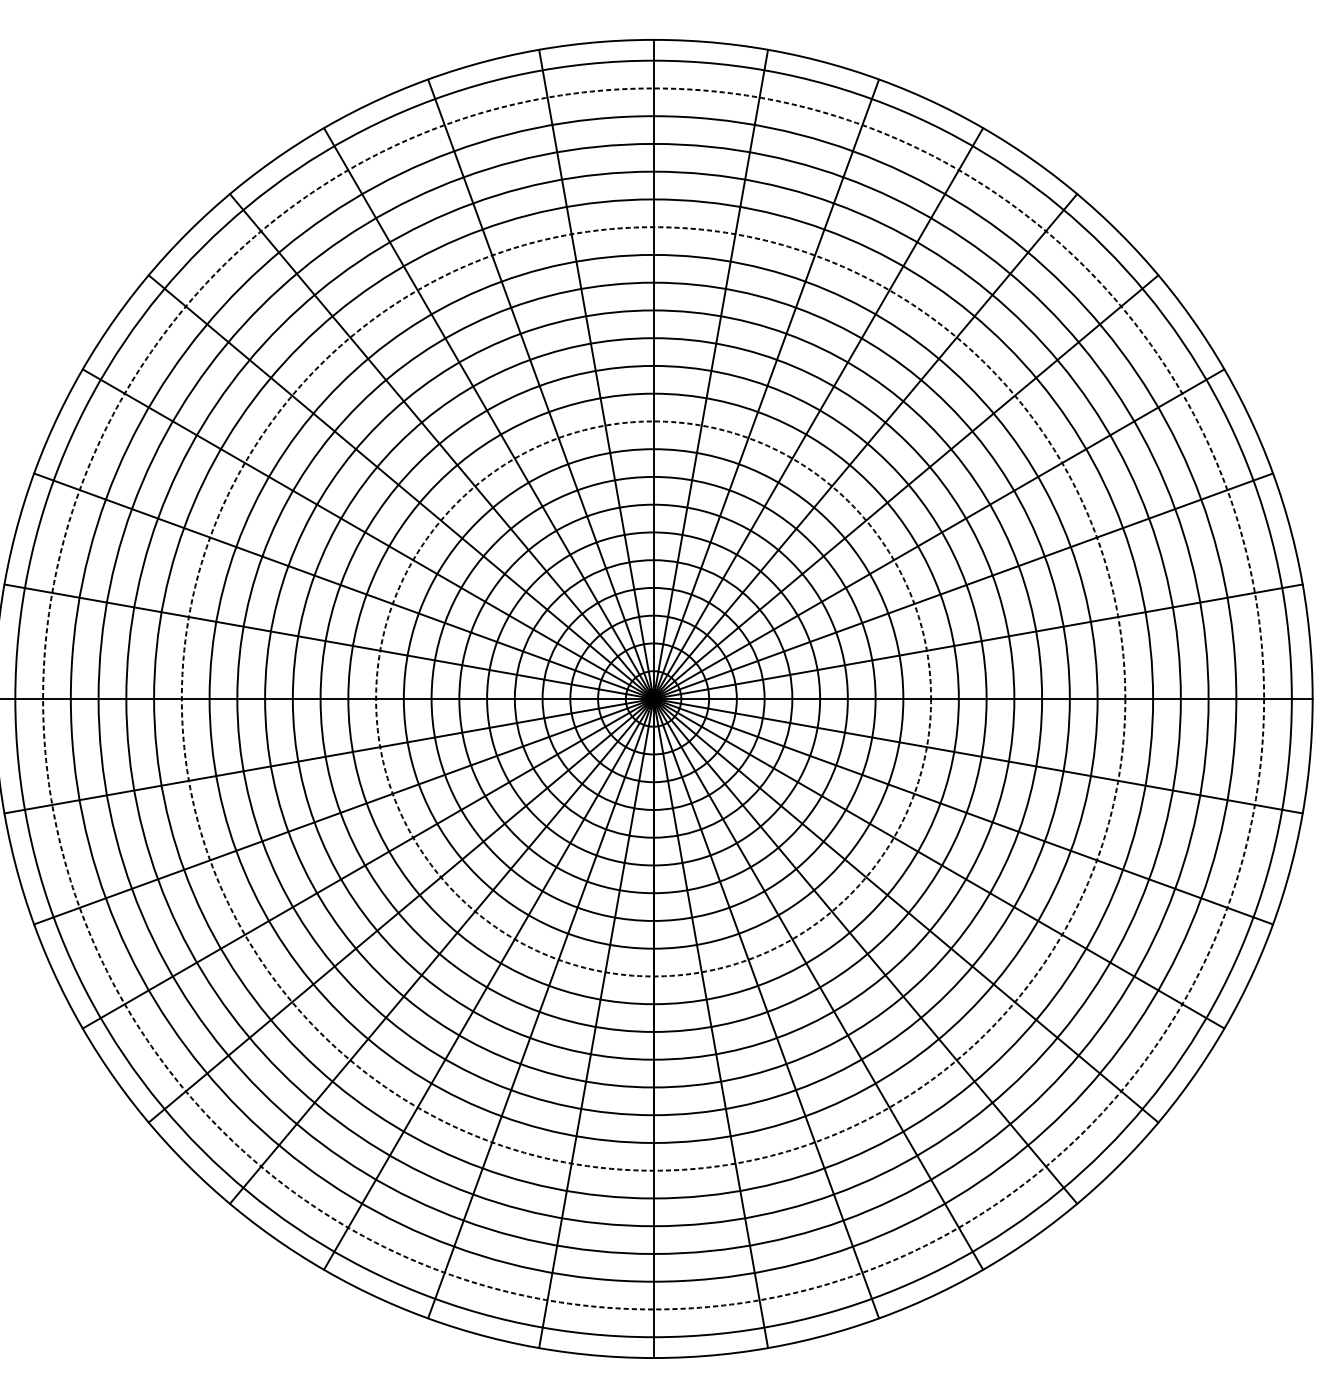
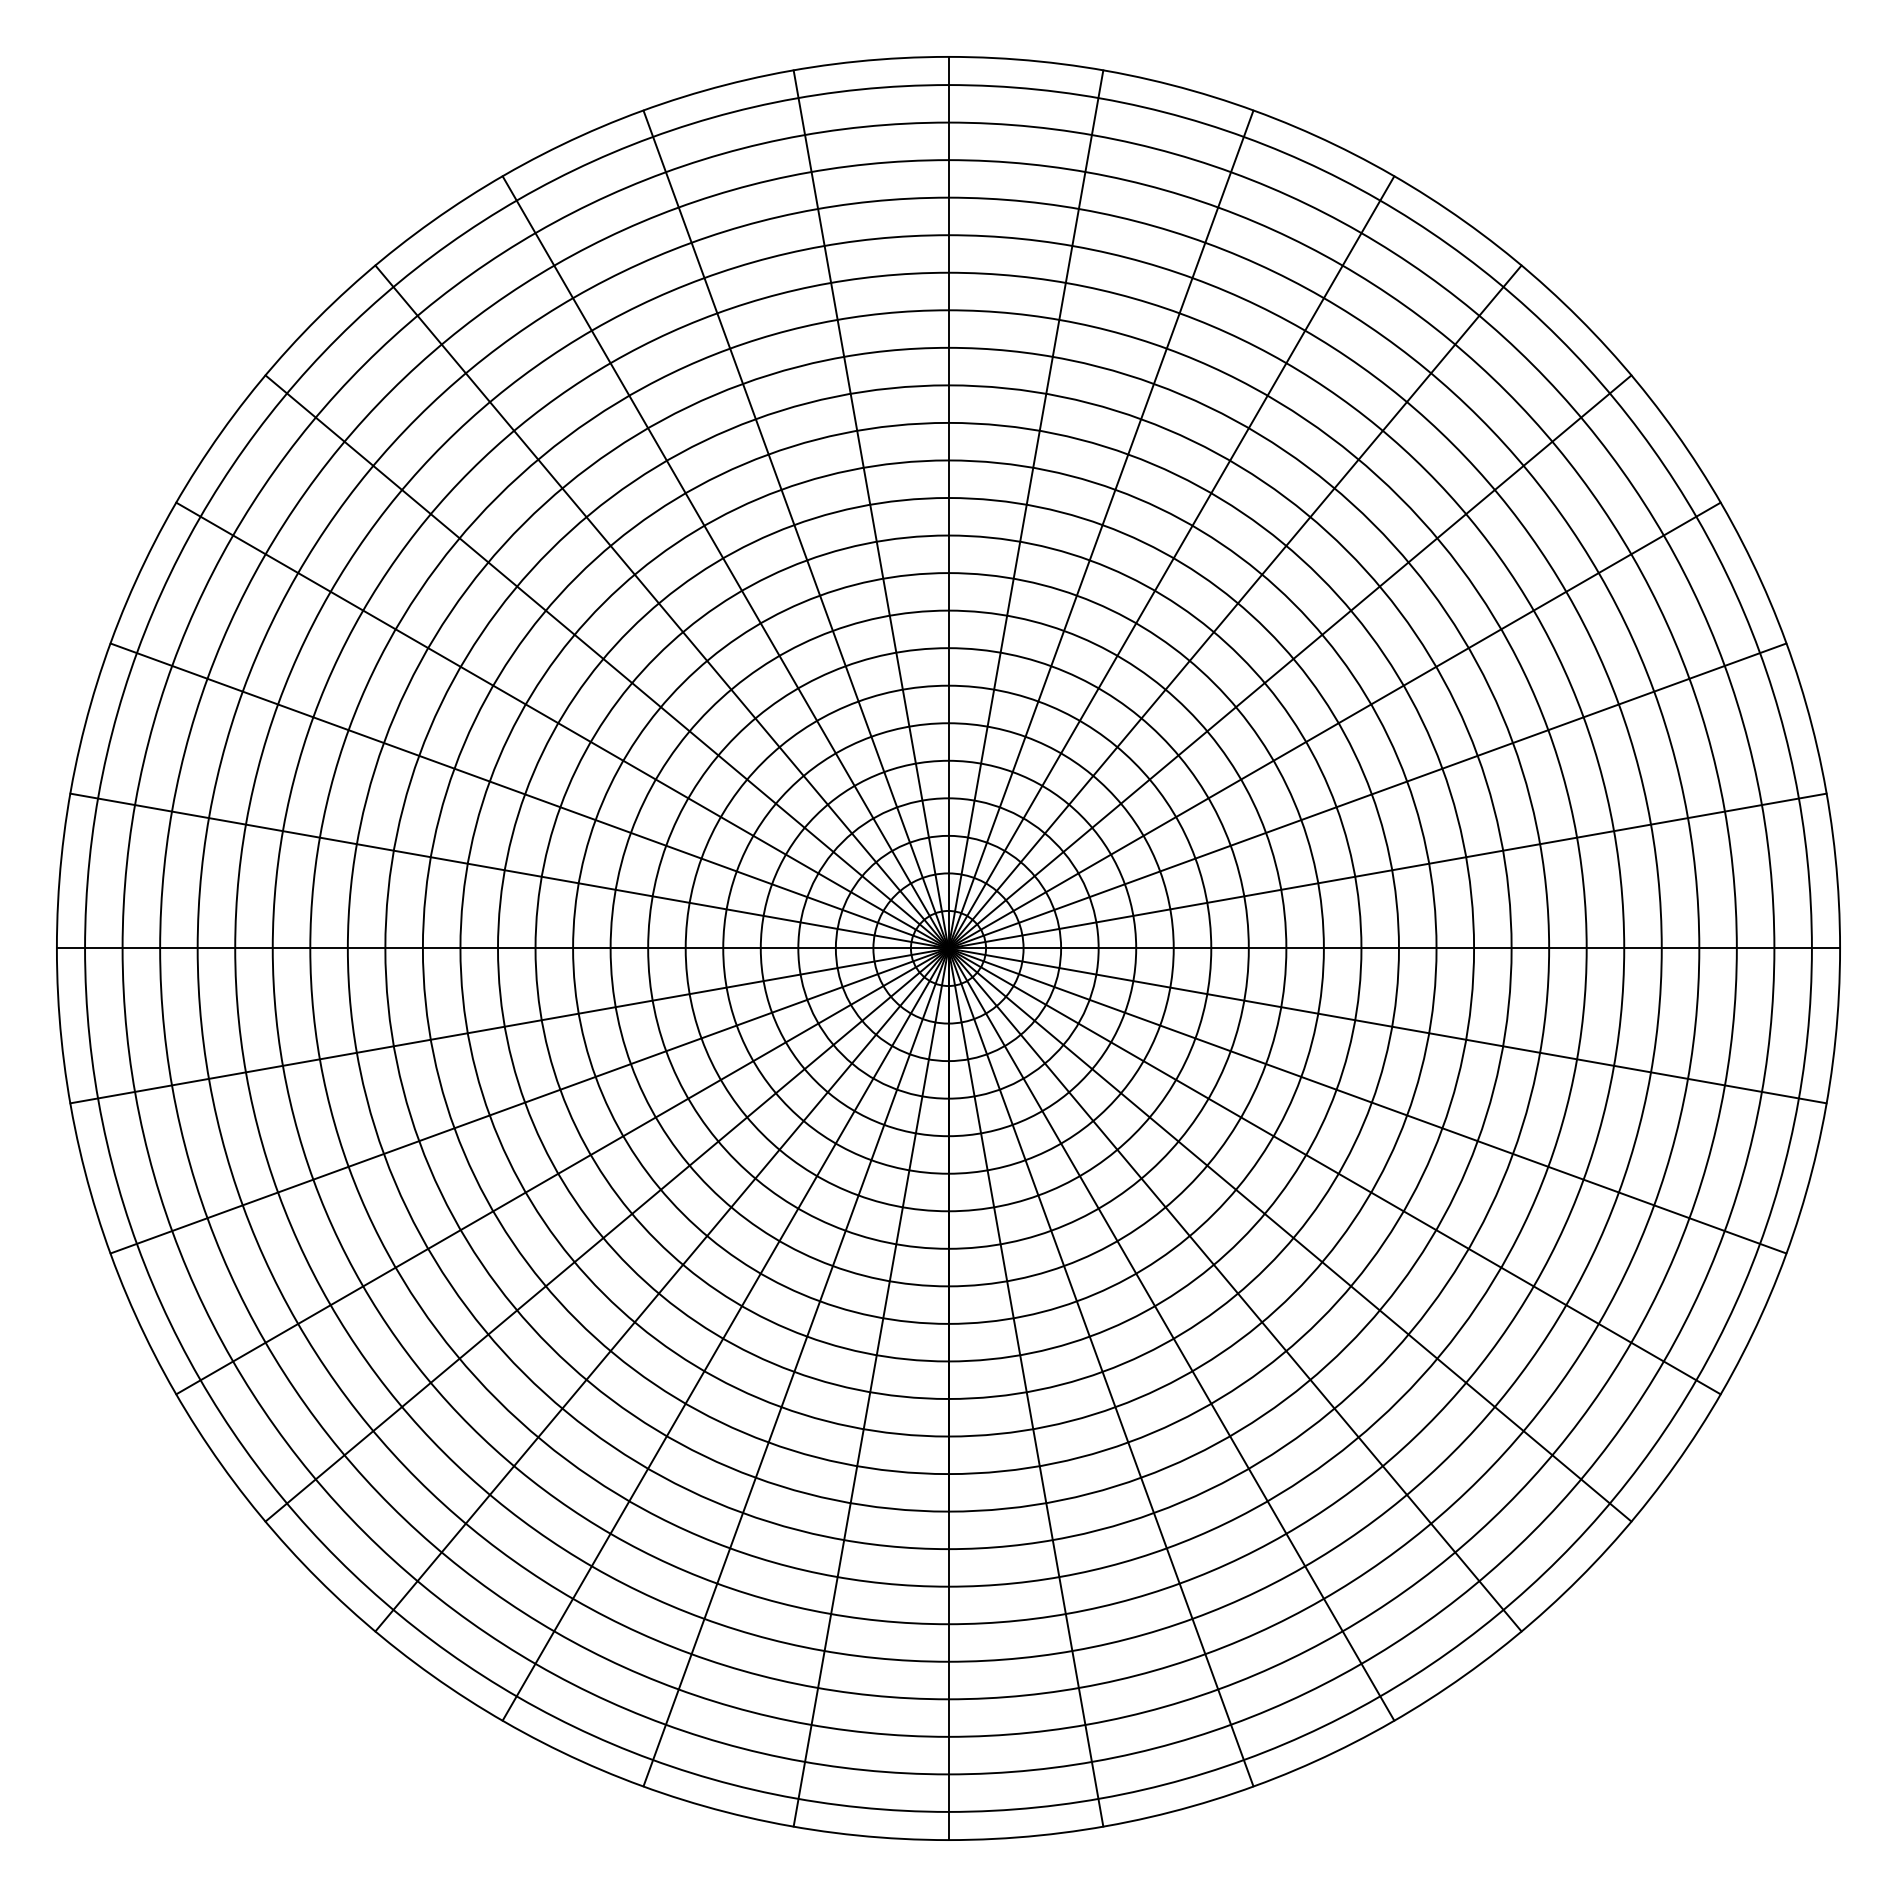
circle: (653, 698) -> (948, 948), dashed -> solid
circle: (653, 698) -> (948, 948), dashed -> solid
circle: (653, 698) -> (948, 948), dashed -> solid

